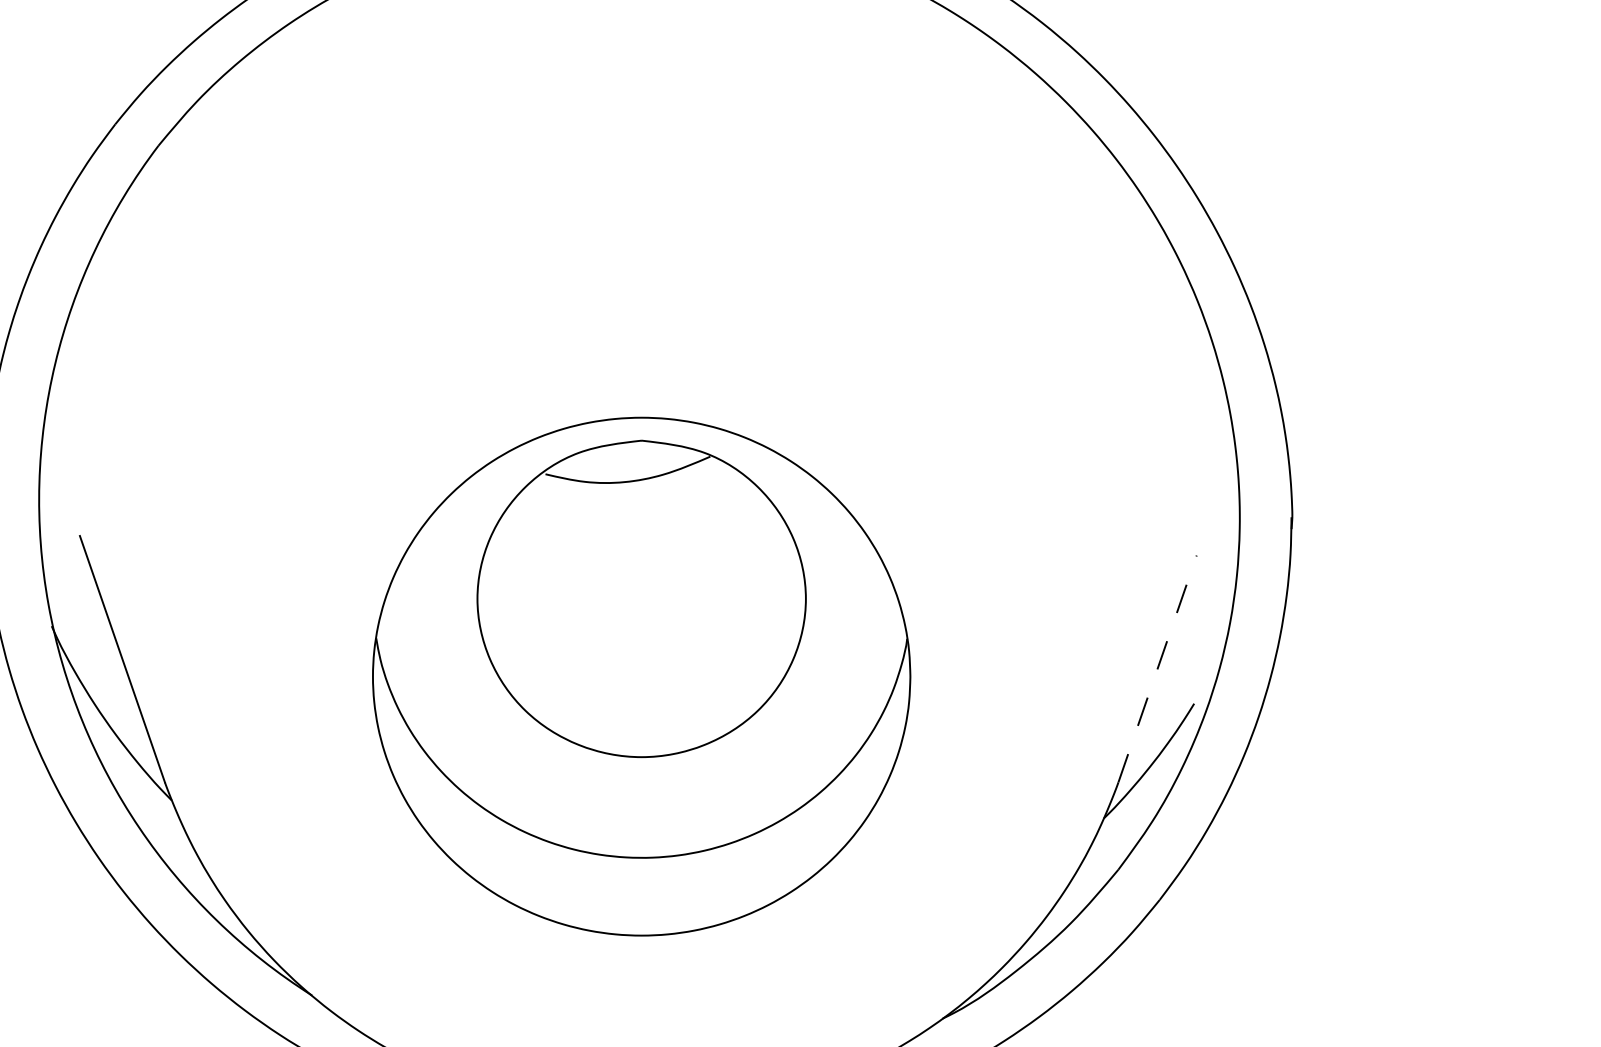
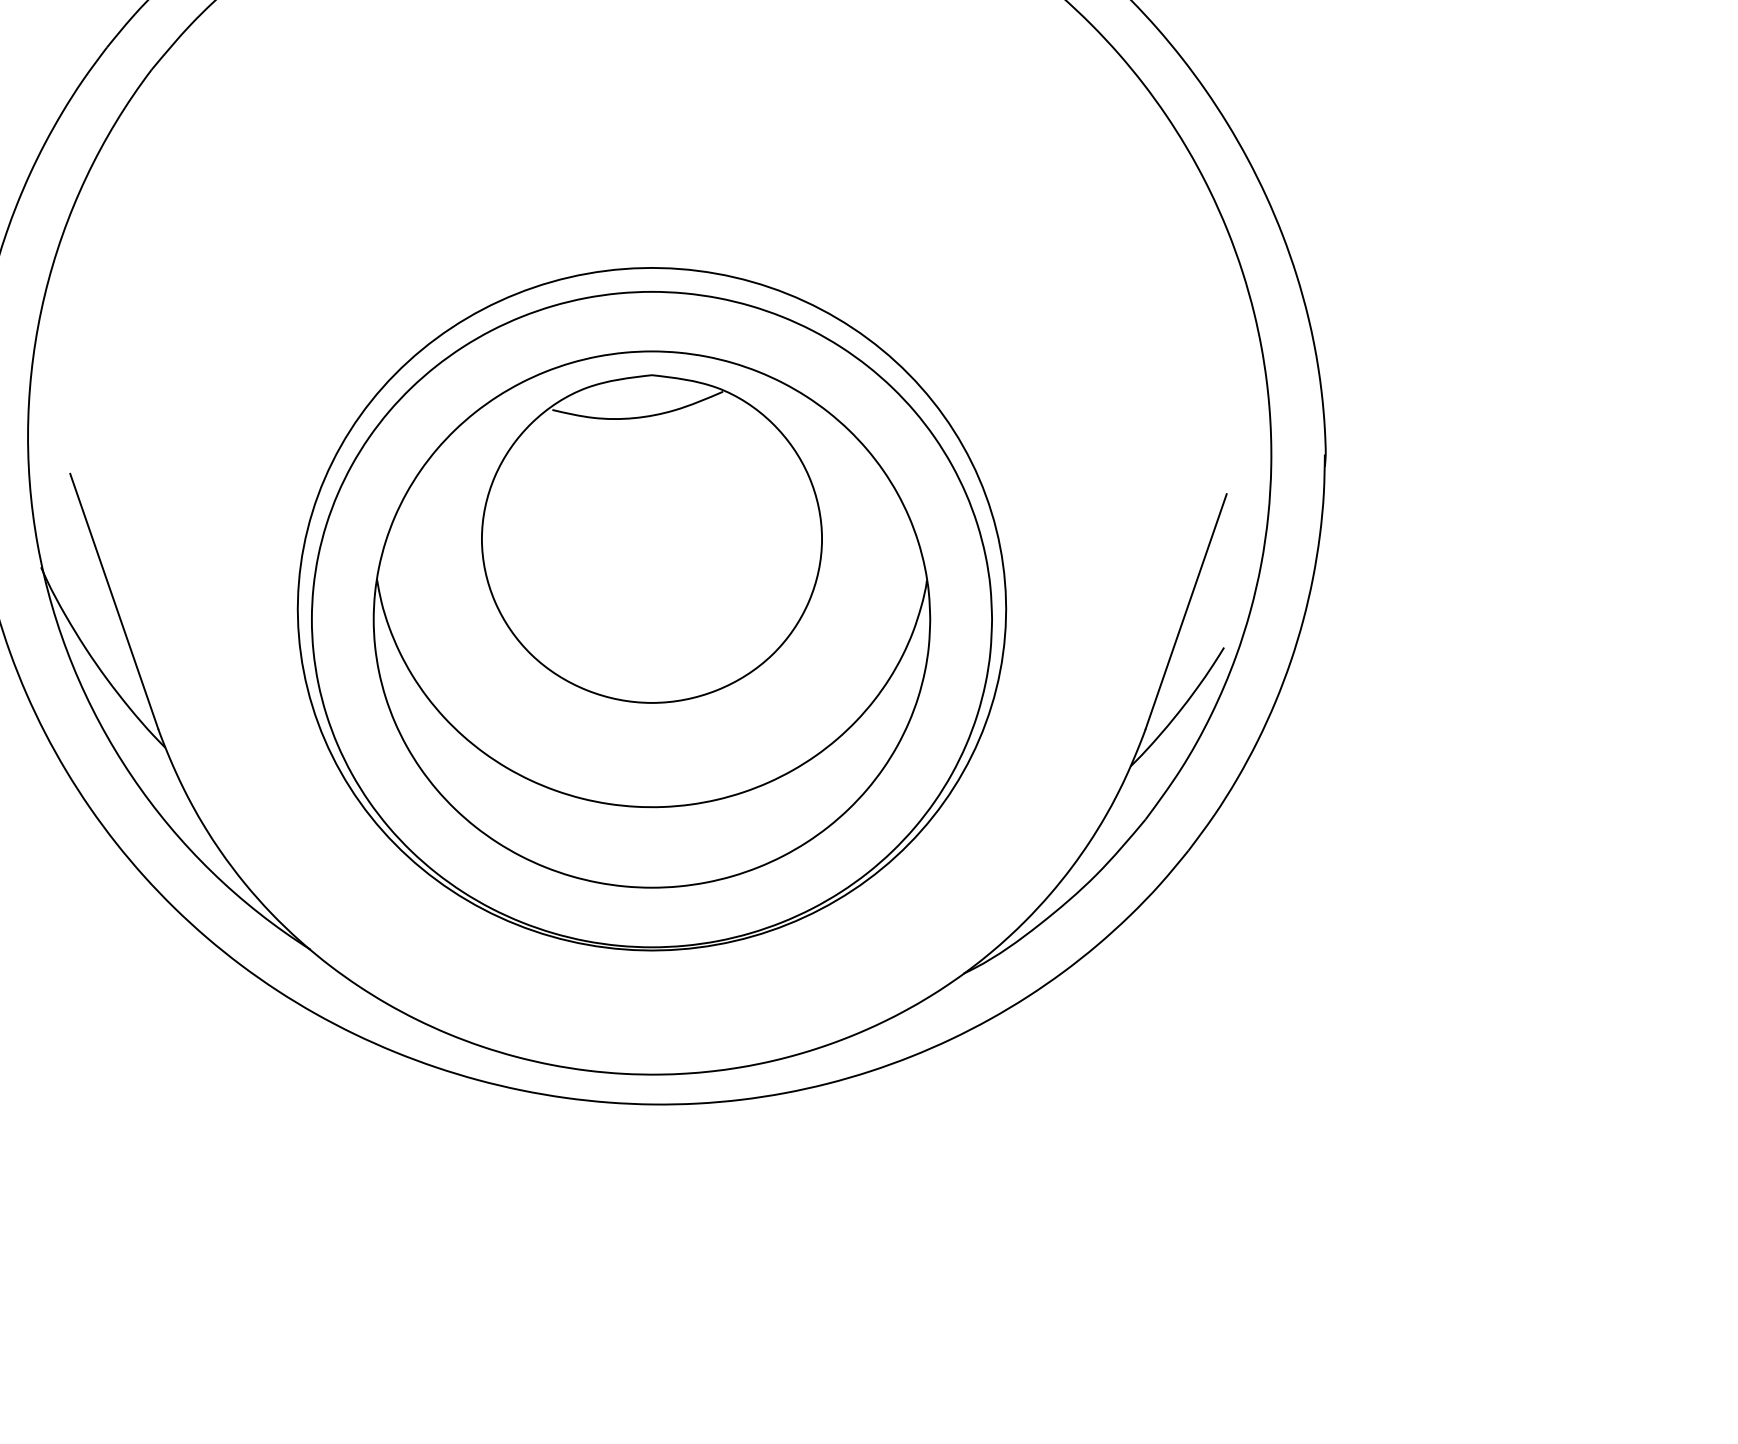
part: (641, 666) -> (651, 609), added
line: (1157, 668) -> (1186, 611), dashed -> solid

